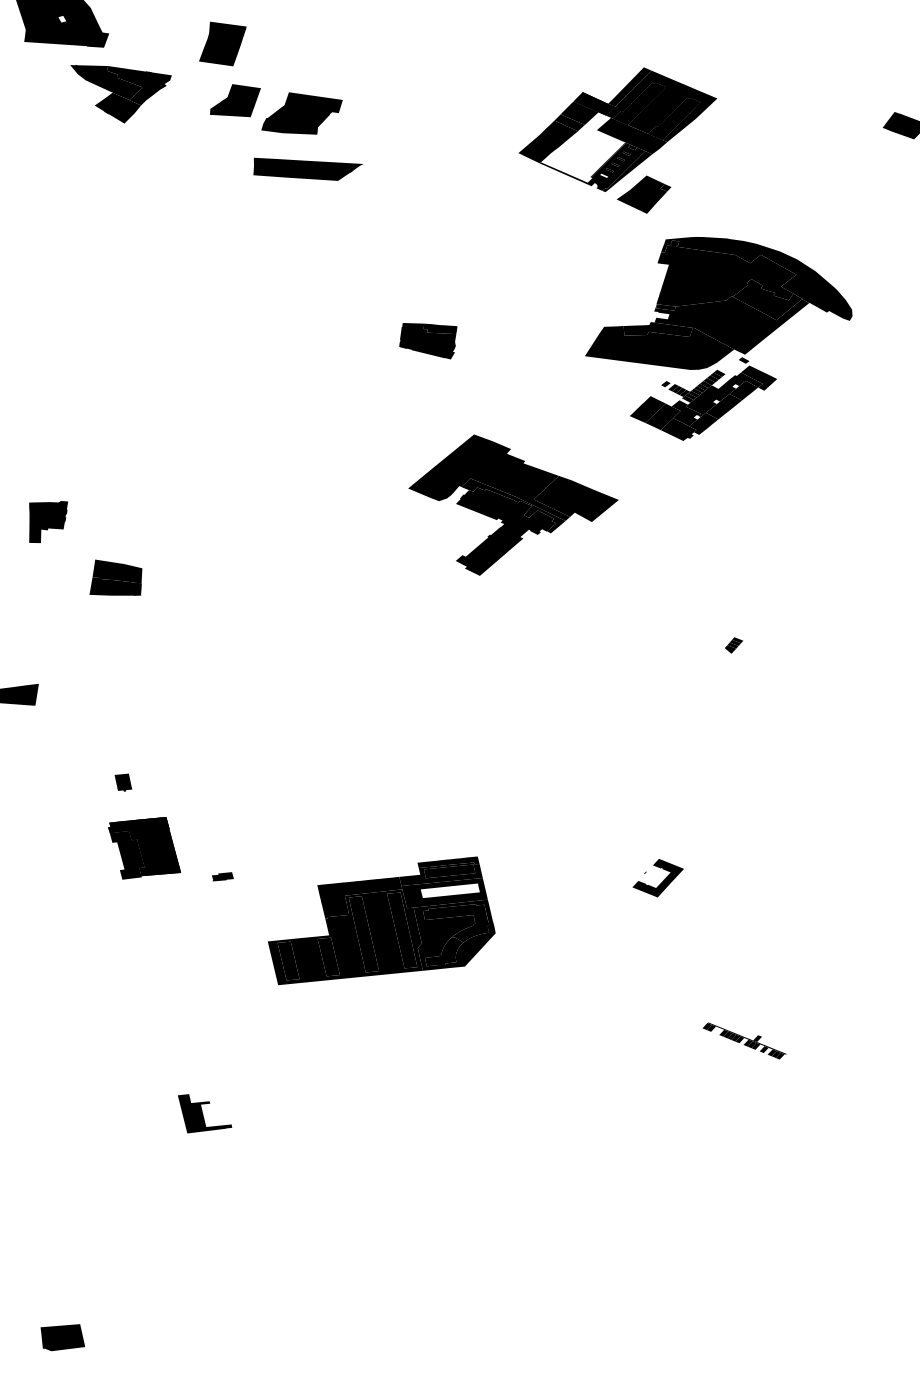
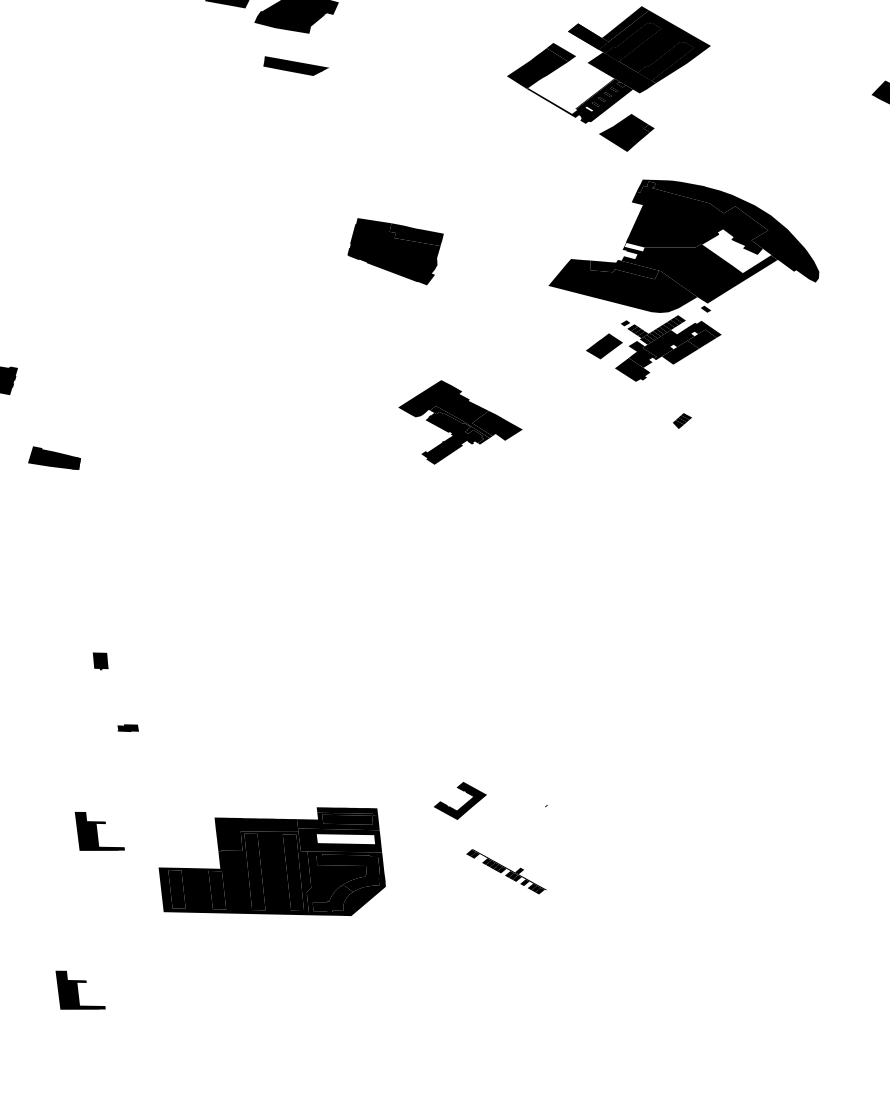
fill: (579, 112) -> (572, 43), removed
part: (308, 168) -> (296, 66), size x0.6
fill: (627, 171) -> (612, 107), removed
fill: (767, 299) -> (736, 251), removed
fill: (665, 307) -> (634, 247), removed
part: (428, 341) -> (394, 252), size x1.6
fill: (759, 377) -> (719, 327), removed
fill: (662, 416) -> (618, 355), removed
fill: (703, 423) -> (658, 366), removed
part: (513, 504) -> (459, 424), size x0.6
fill: (117, 571) -> (58, 443), removed
part: (734, 645) -> (682, 421), moved
part: (123, 782) -> (100, 661), moved
part: (144, 848) -> (52, 721), removed
part: (222, 876) -> (127, 727), moved
part: (657, 878) -> (459, 801), moved
part: (381, 920) -> (274, 860), moved
part: (205, 953) -> (100, 833), added
part: (744, 1040) -> (506, 871), moved

